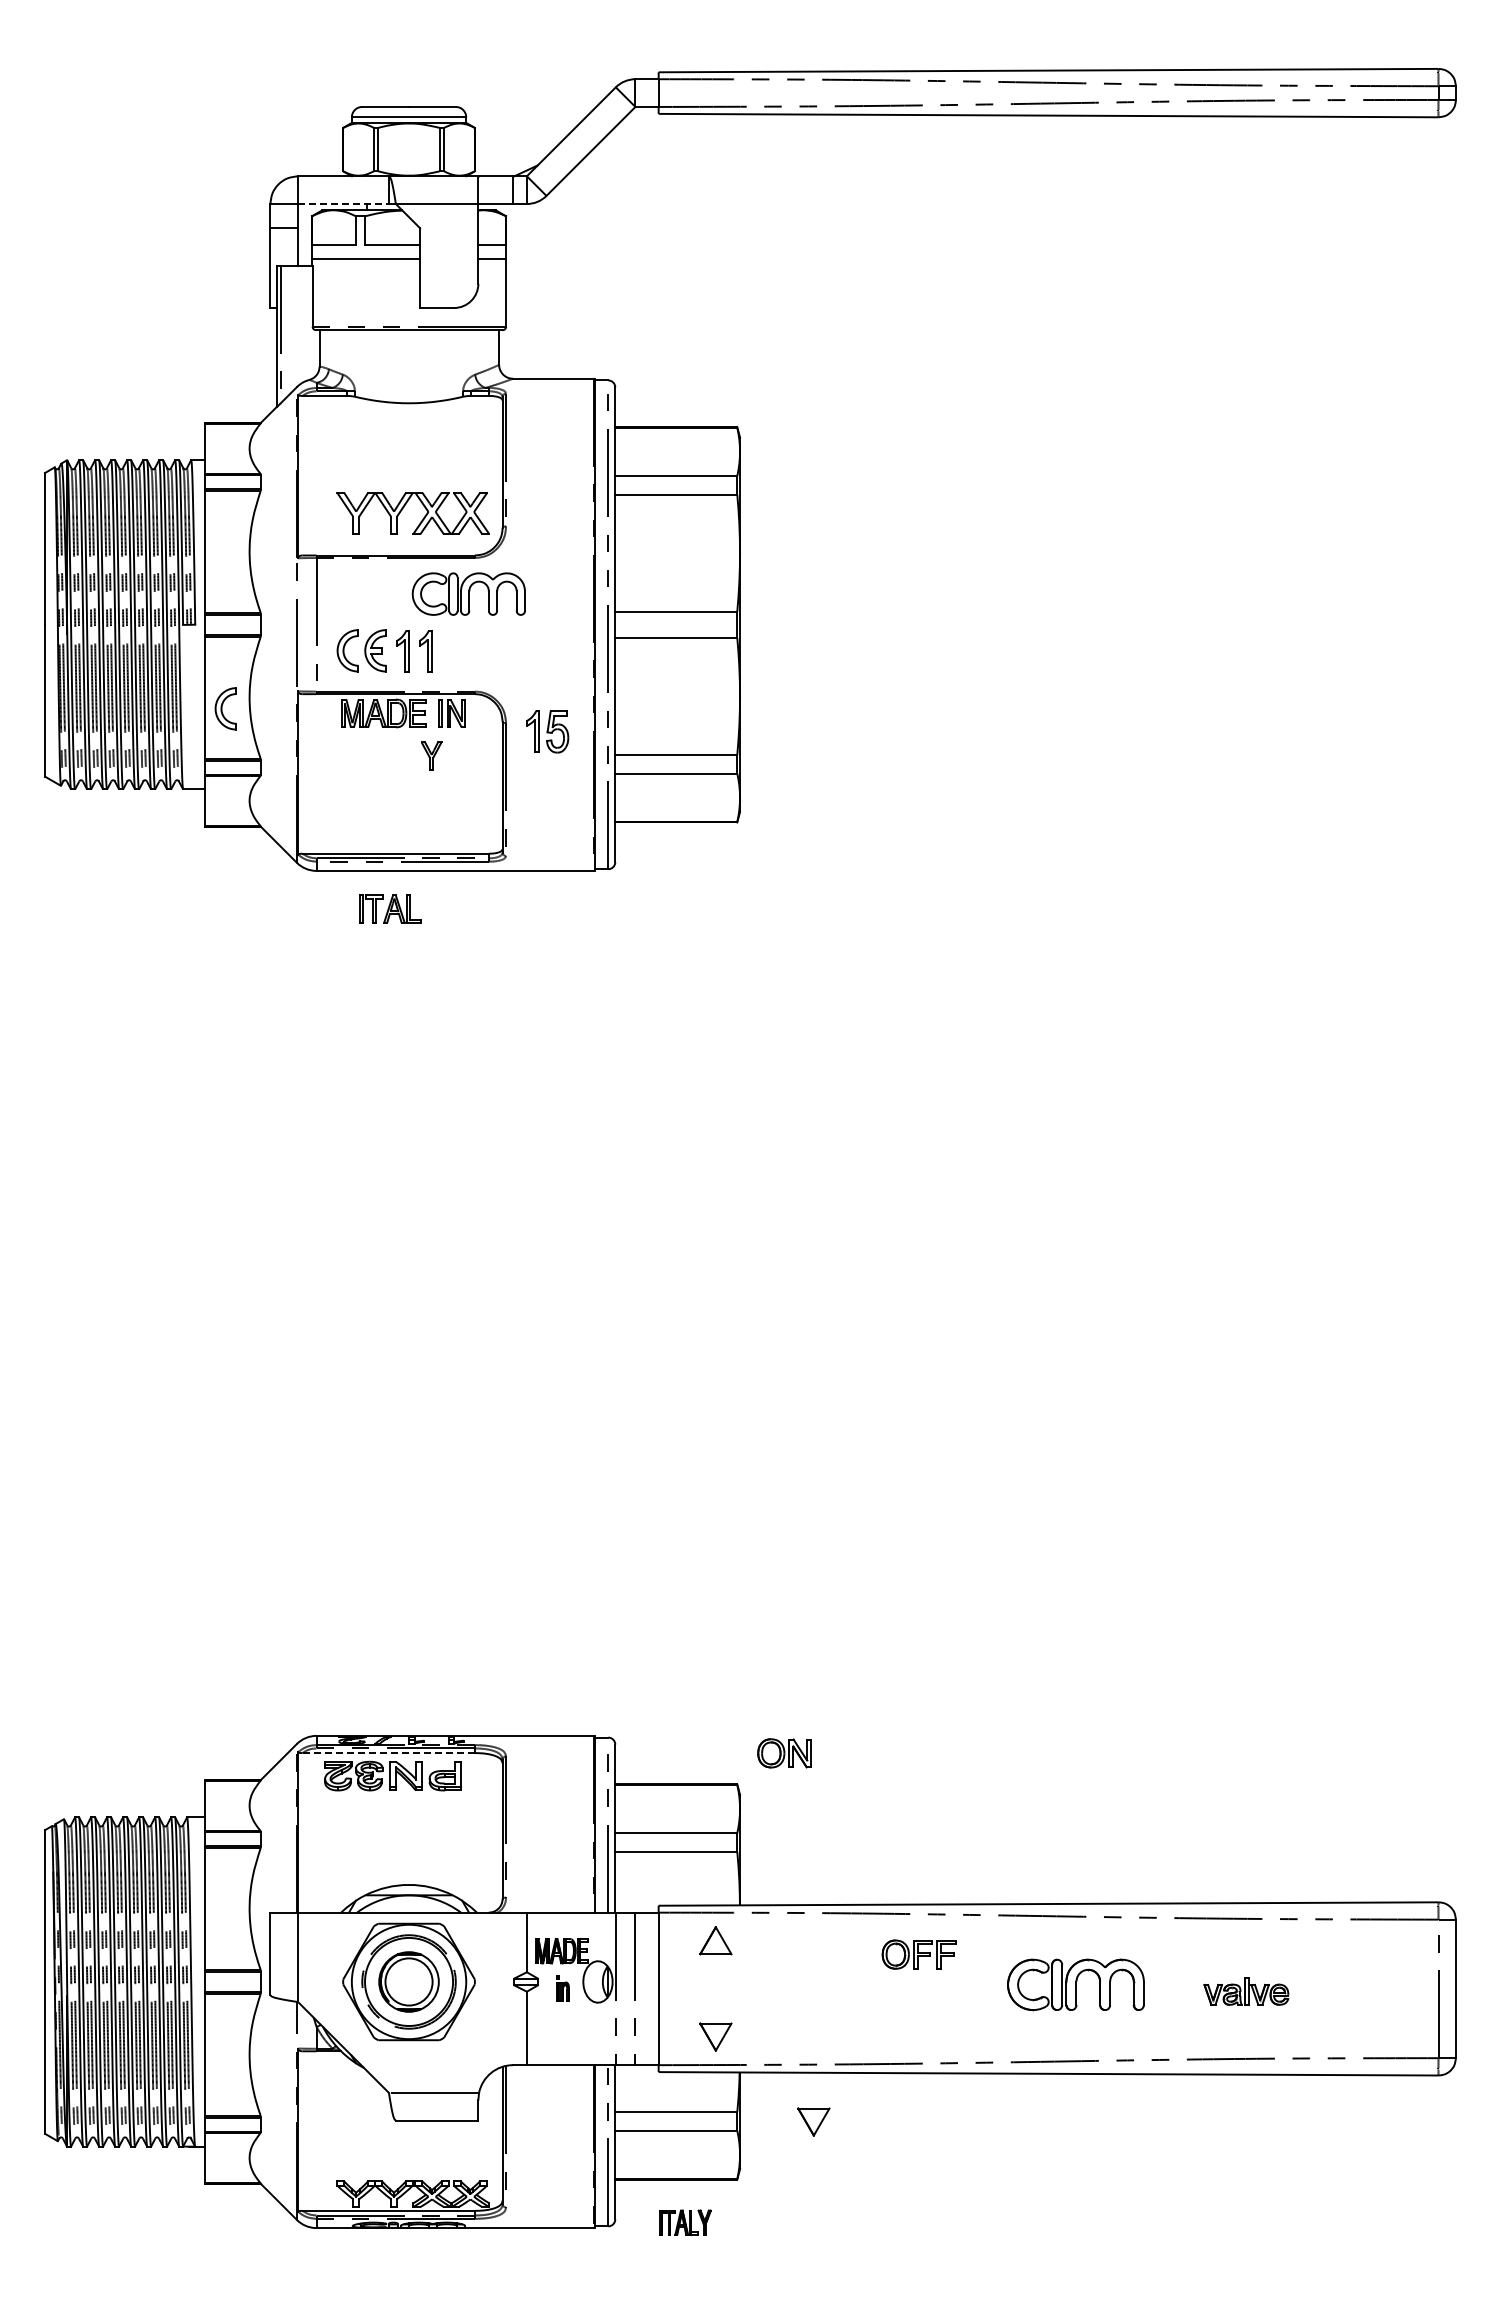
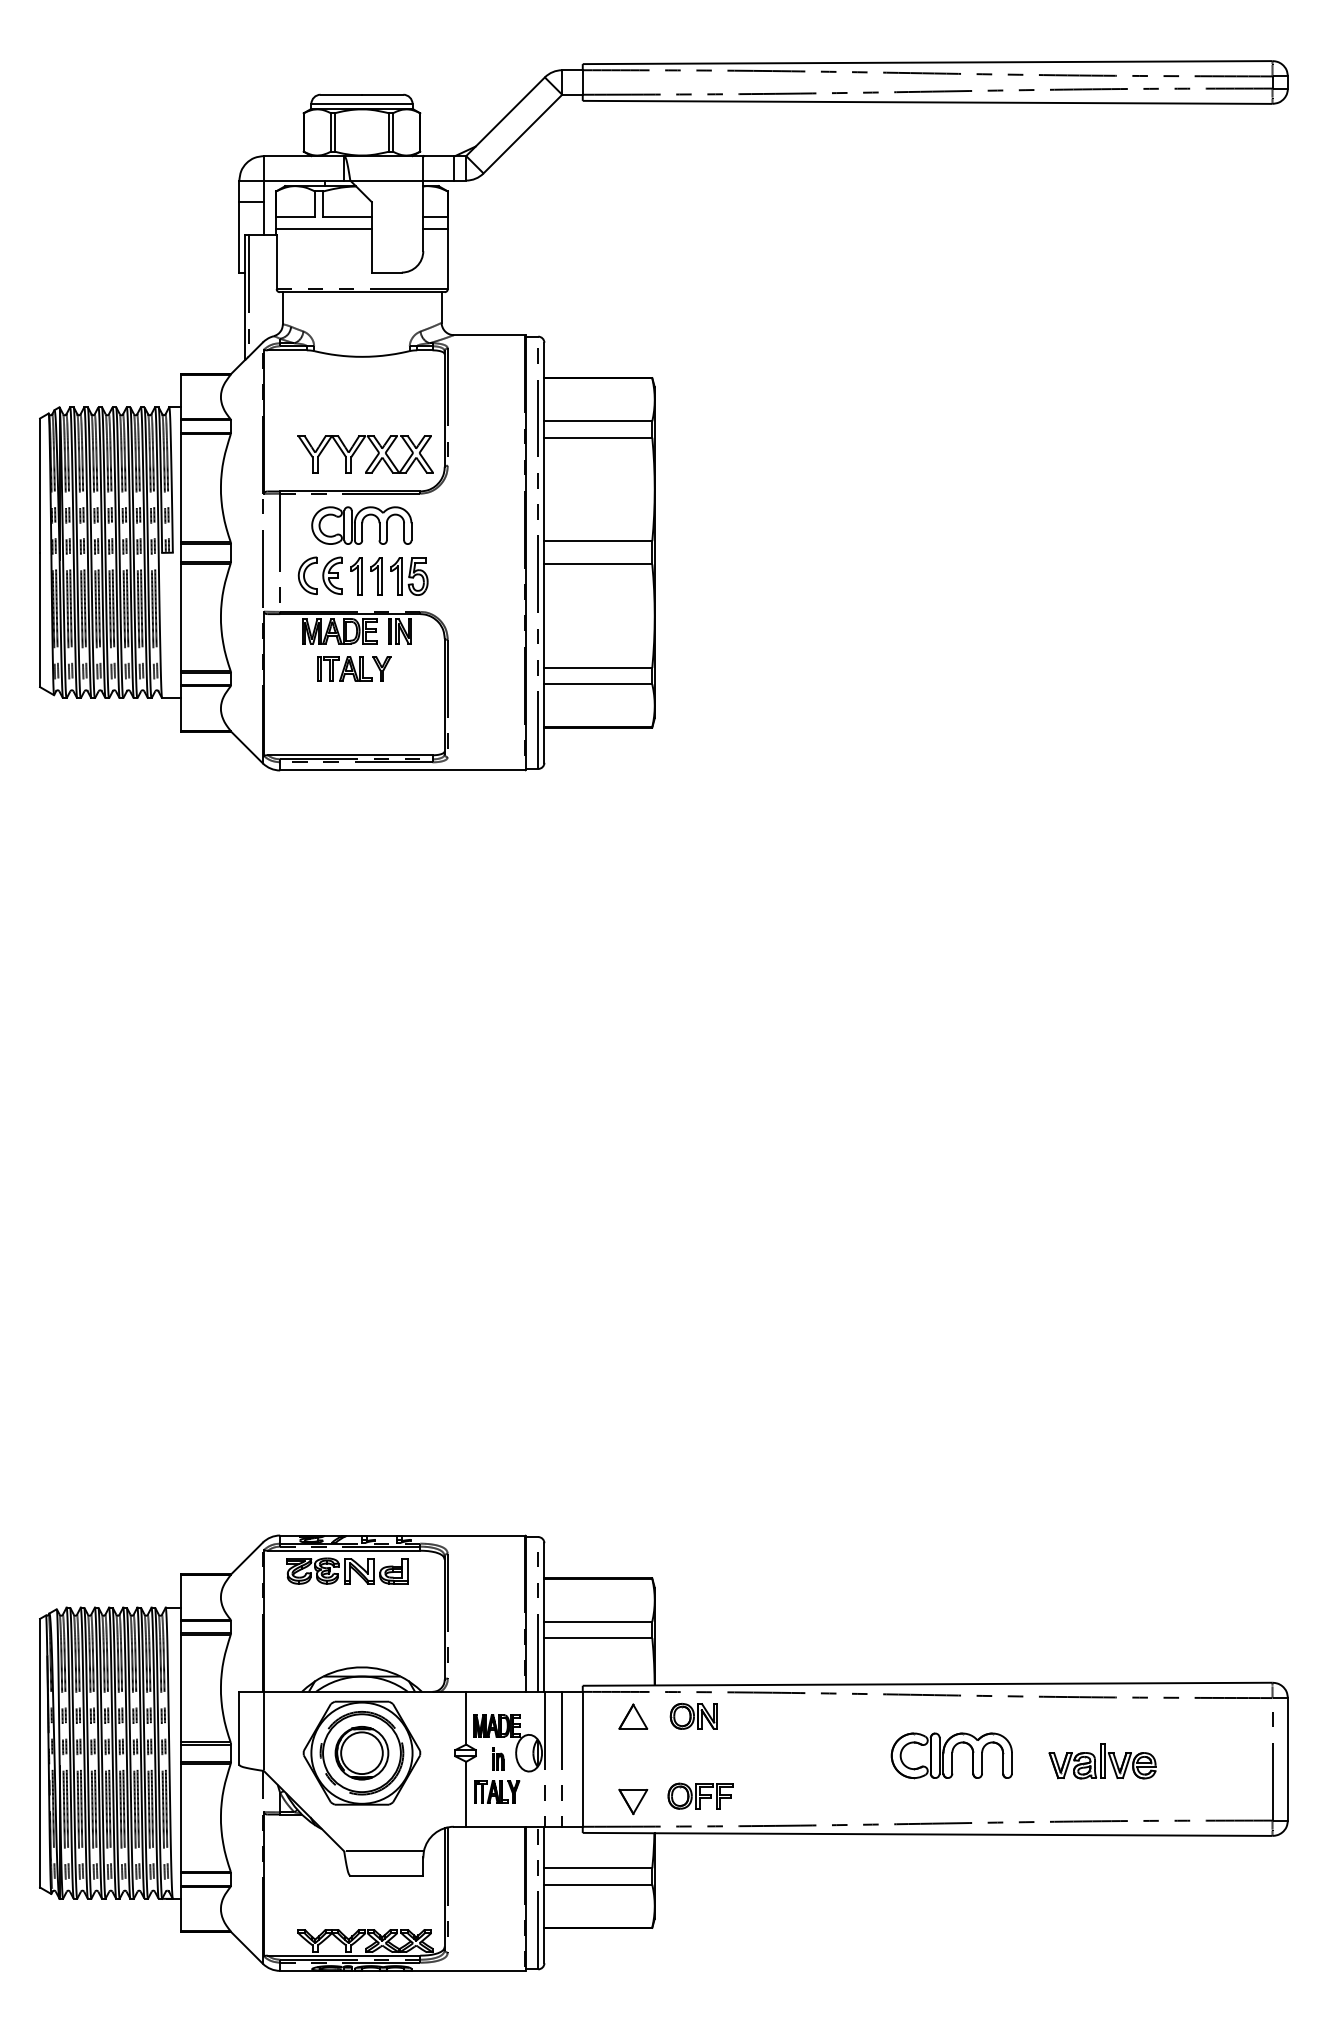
line: (344, 204) -> (304, 181), dashed -> solid
part: (468, 593) -> (361, 525), moved
part: (225, 708) -> (199, 626), removed
part: (547, 731) -> (409, 576), moved
part: (390, 908) -> (345, 668), moved
line: (389, 1753) -> (344, 1551), dashed -> solid
part: (784, 1753) -> (694, 1716), moved
part: (918, 1954) -> (700, 1796), moved
part: (1246, 1991) -> (1102, 1761), size x1.43
part: (813, 2121) -> (719, 1876), removed
part: (685, 2222) -> (496, 1791), moved

